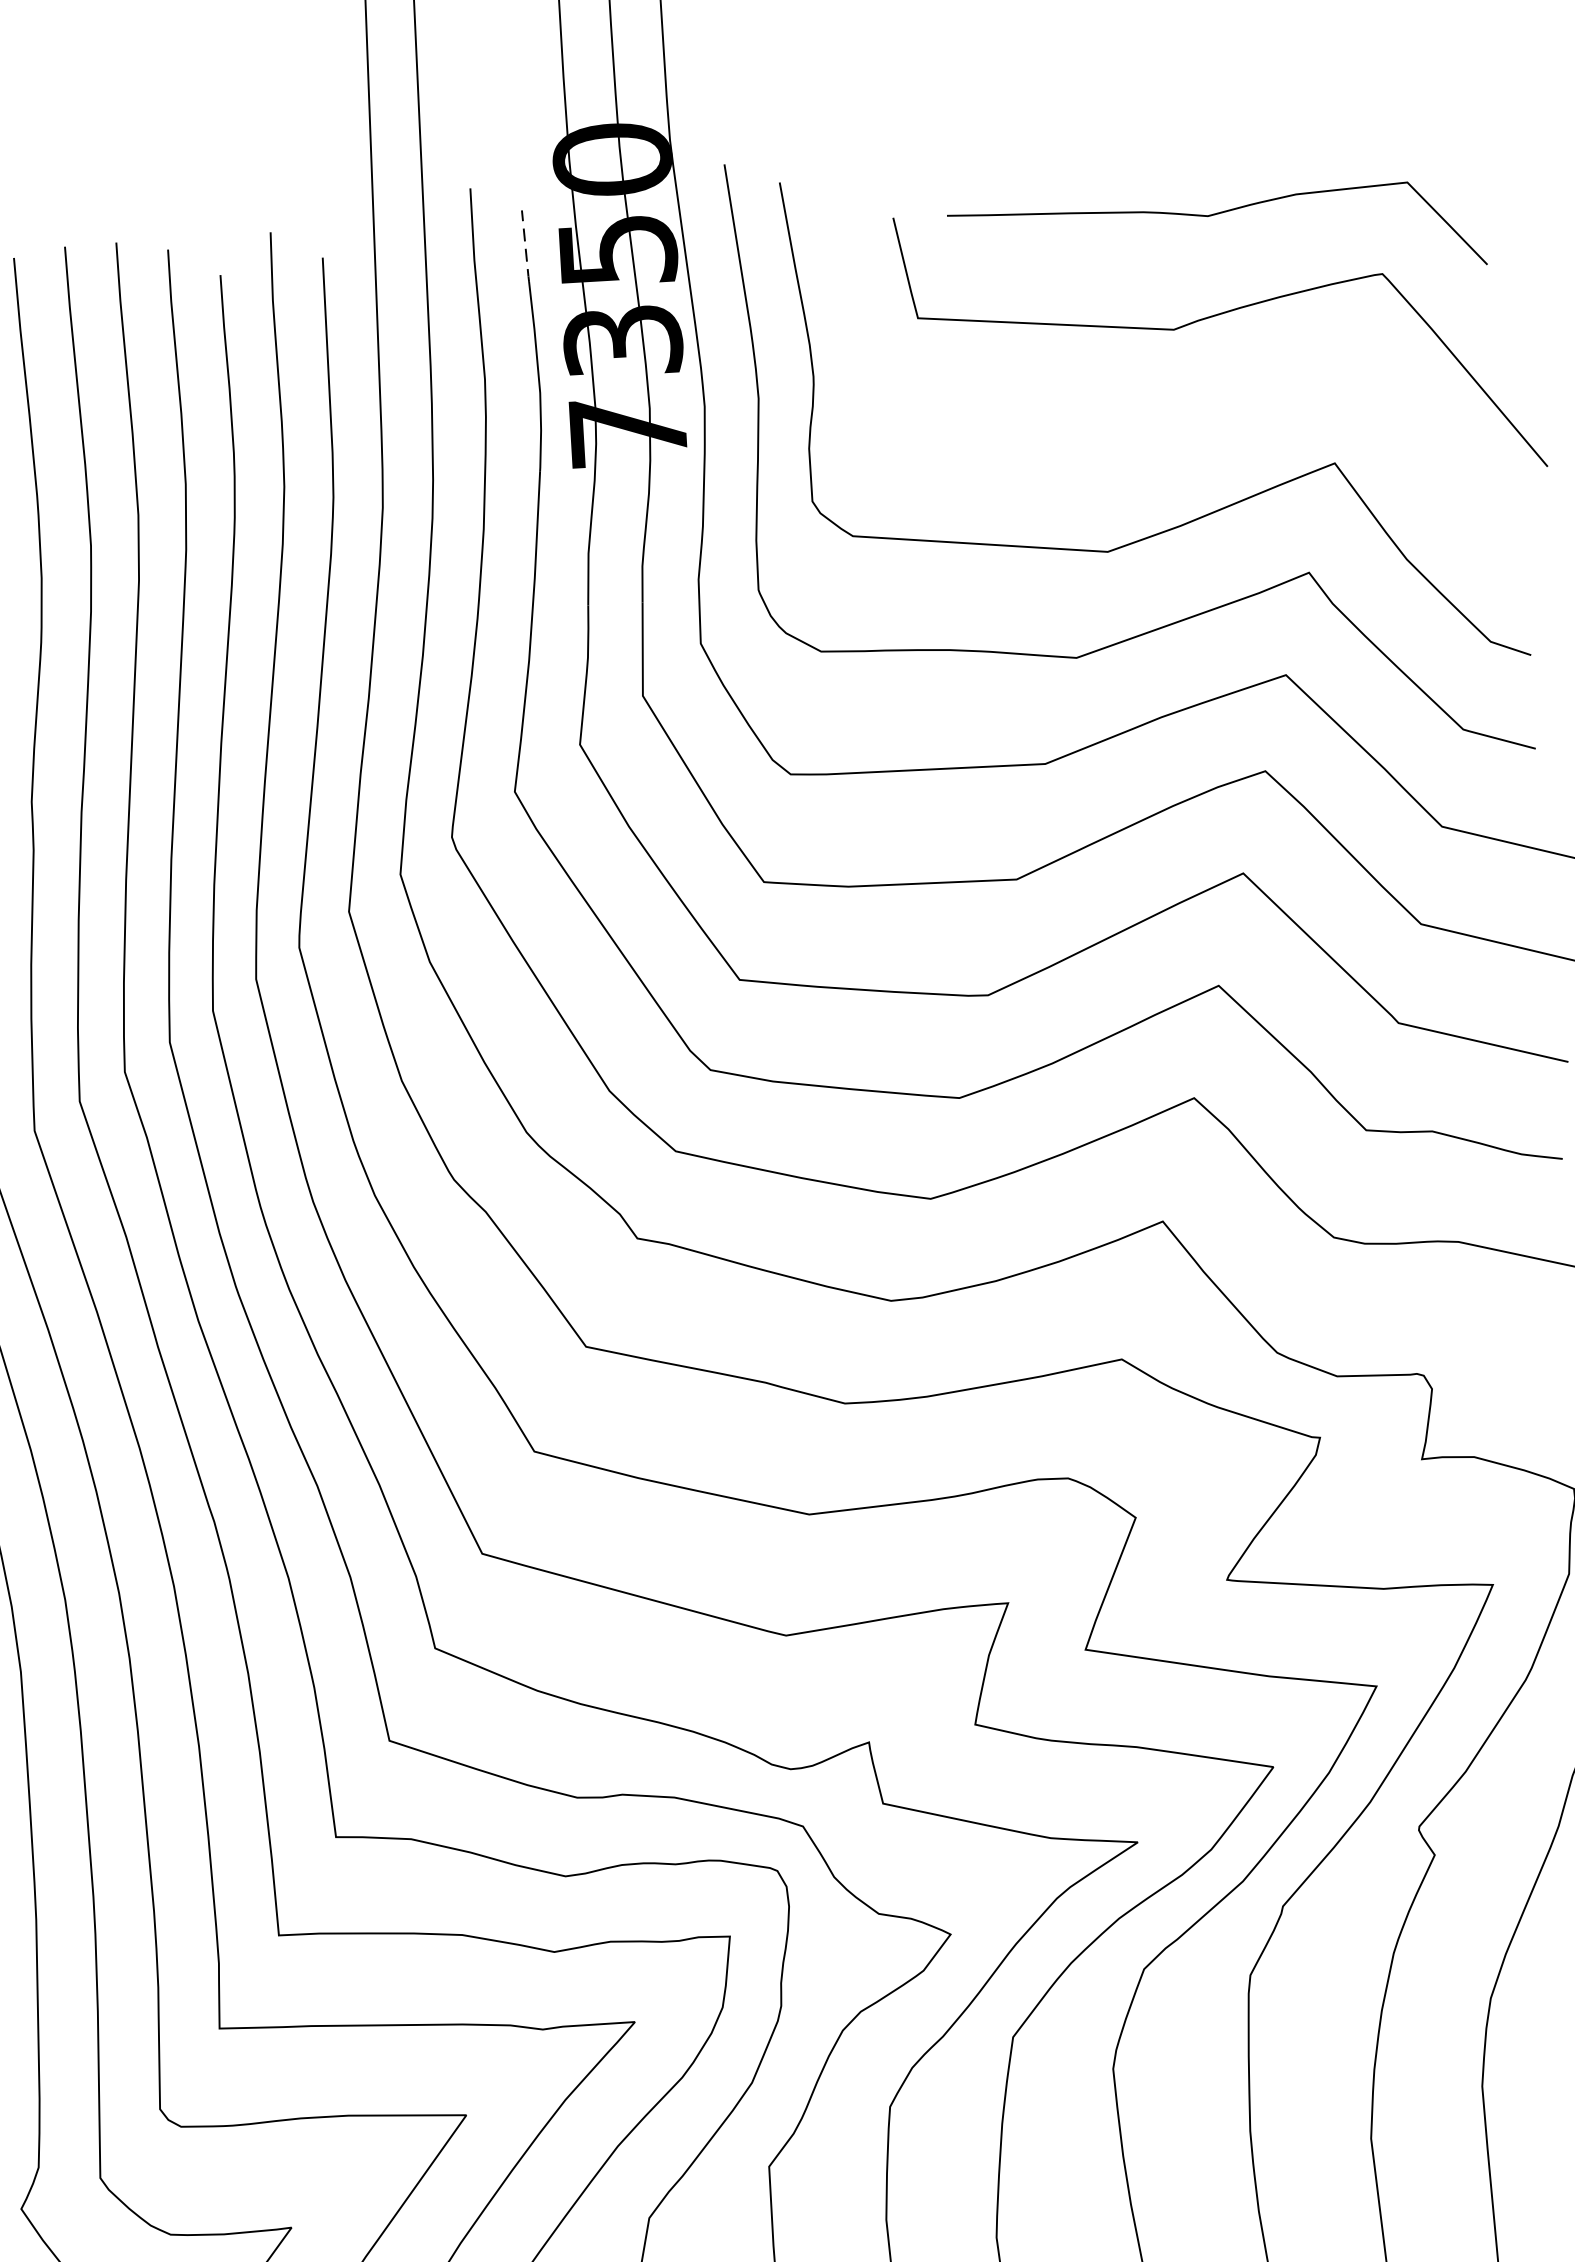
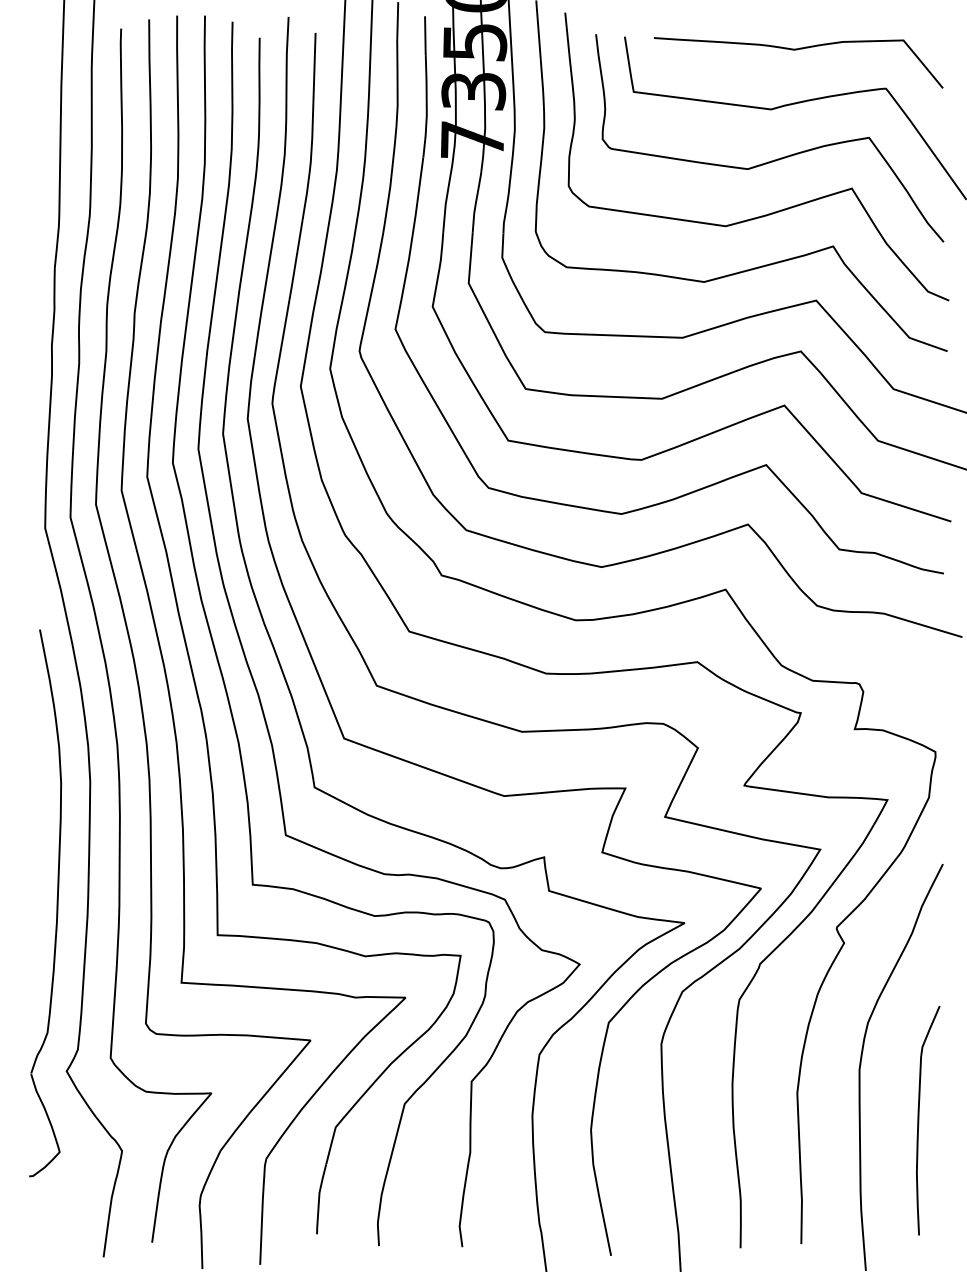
line: (525, 247) -> (425, 36), dashed -> solid
curve: (1193, 419) -> (777, 158), added

